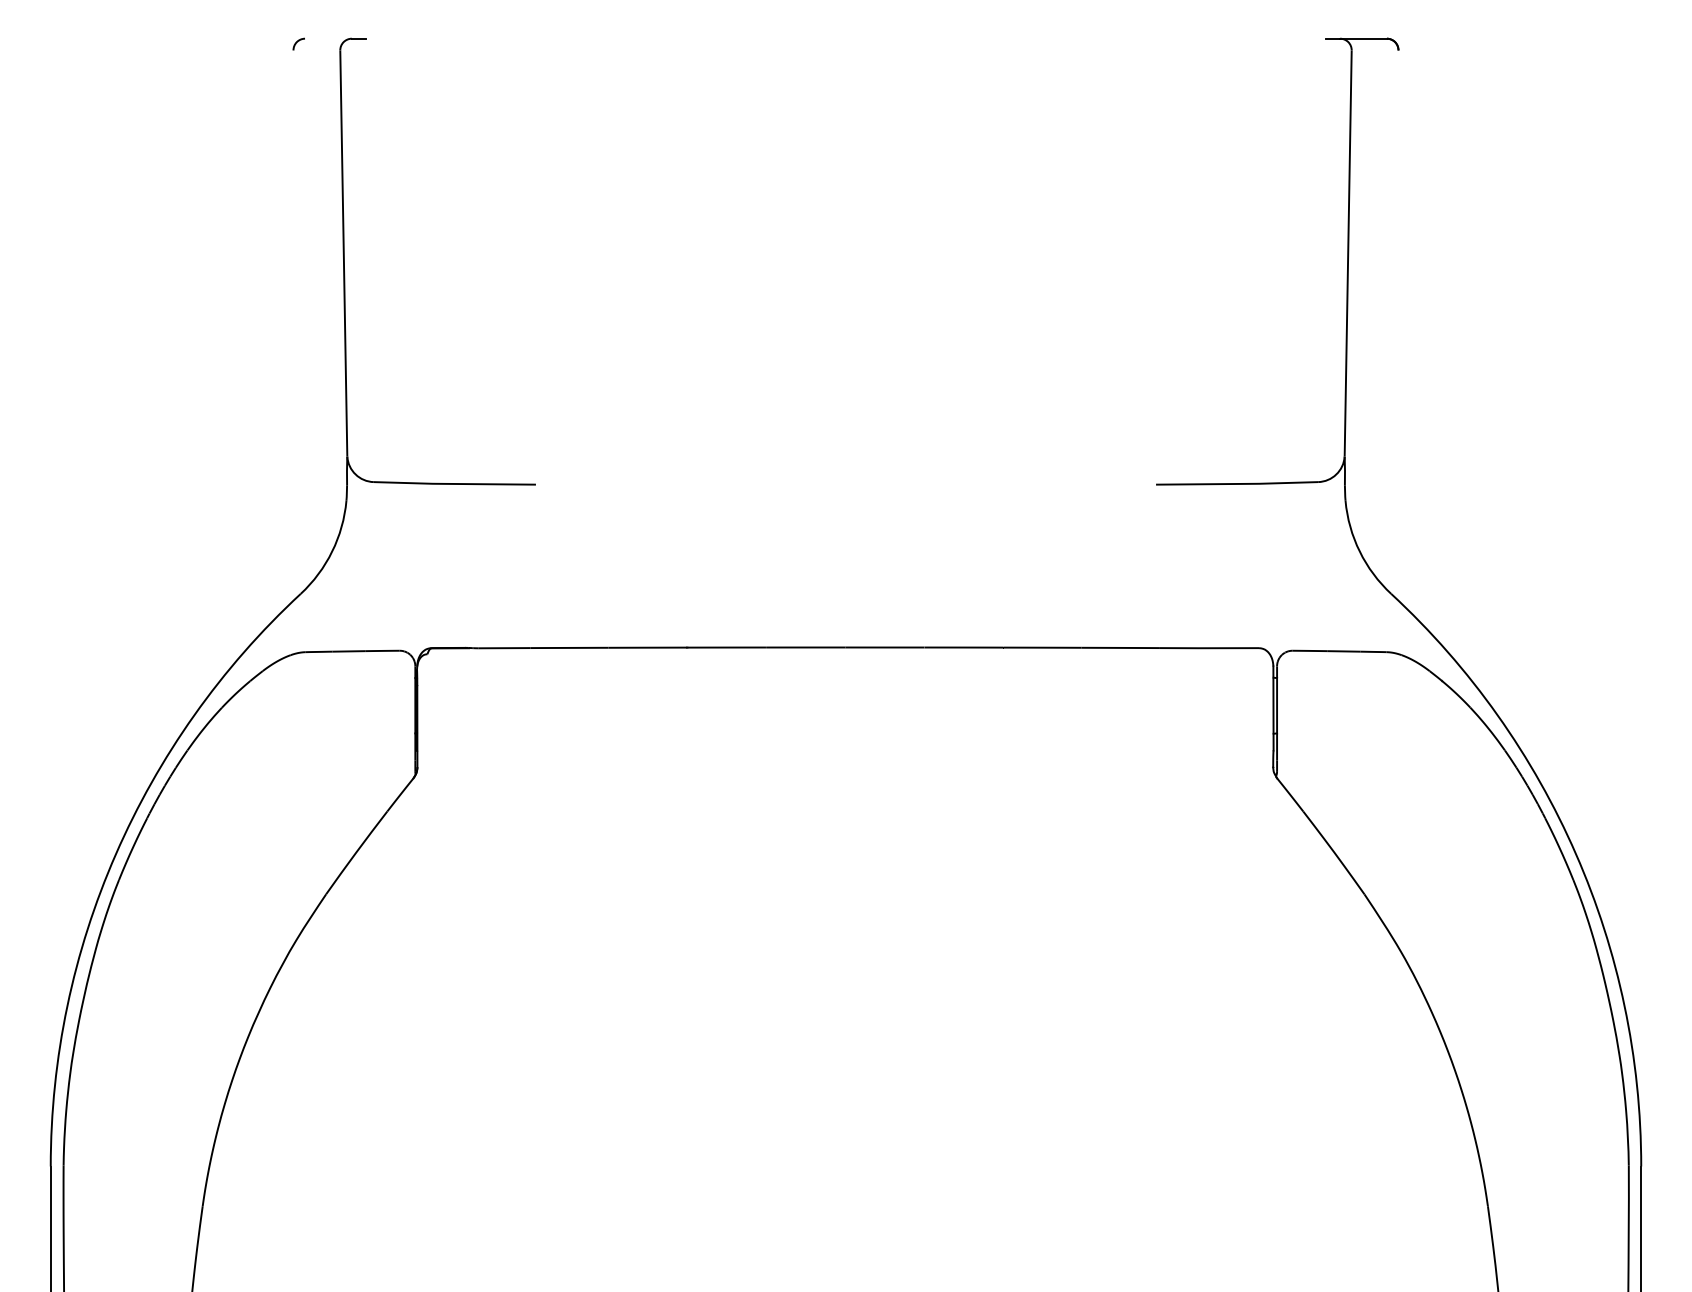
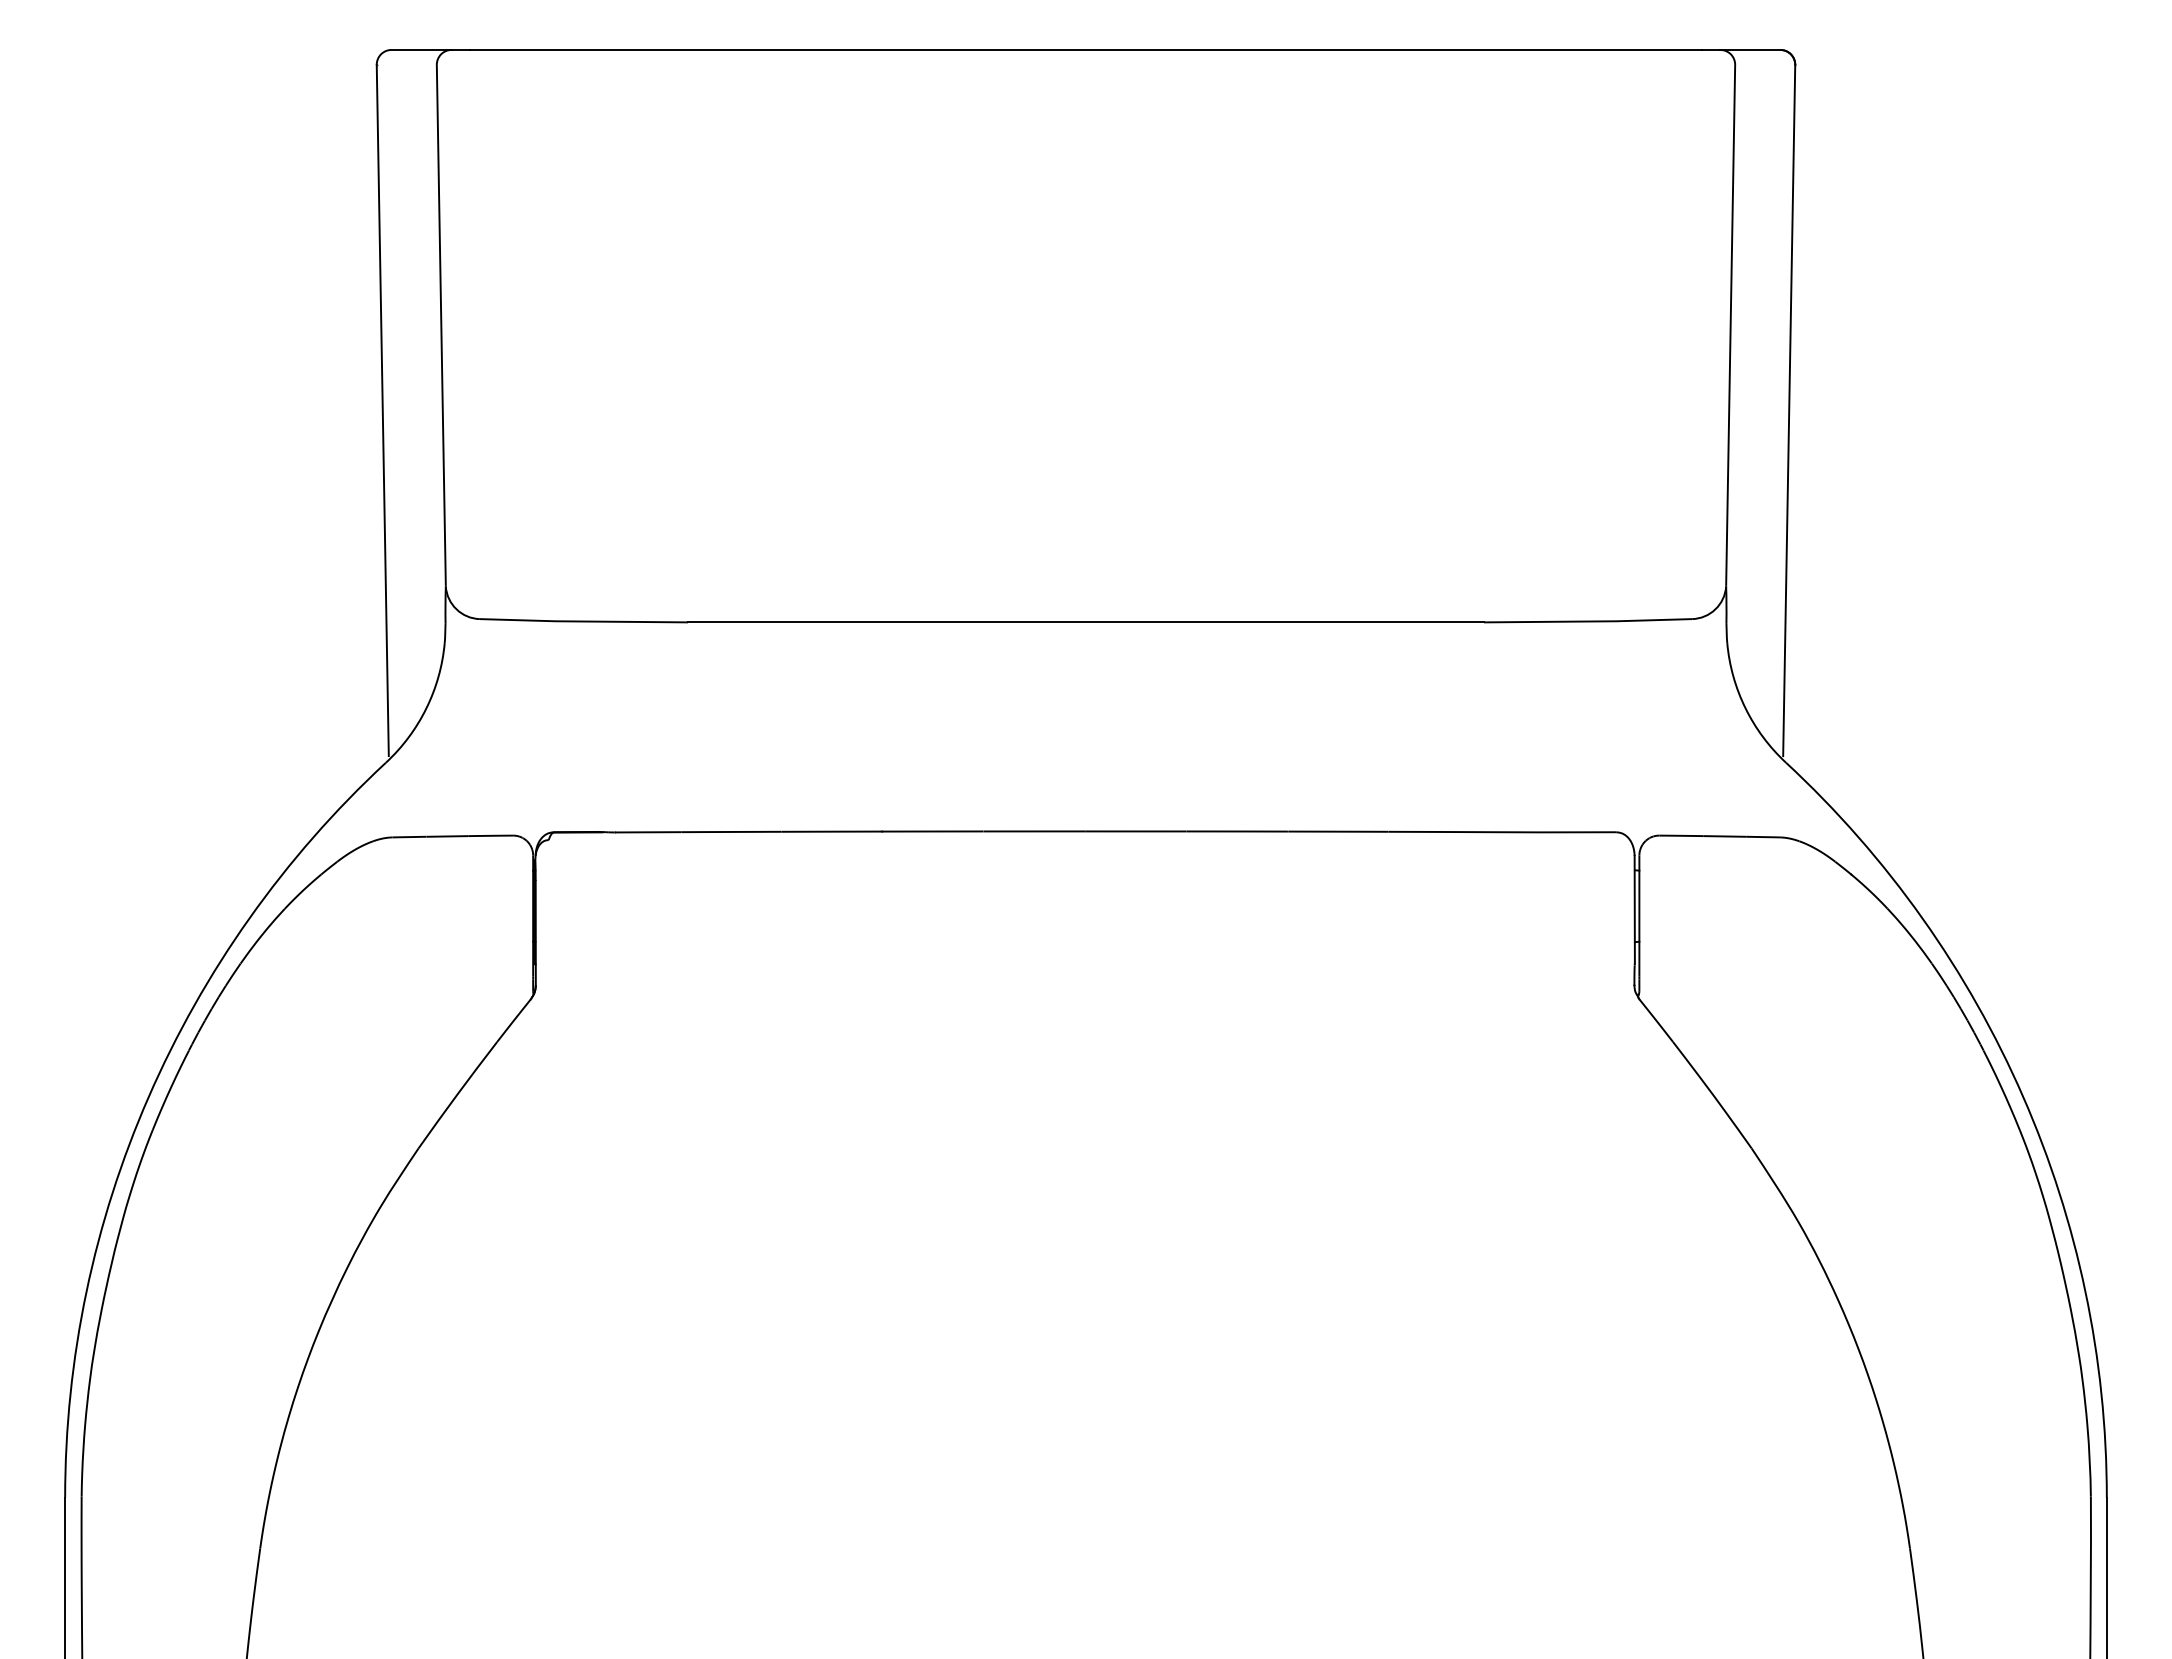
line: (328, 38) -> (421, 49), added
line: (845, 38) -> (1085, 49), added
line: (297, 319) -> (382, 410), added
line: (1394, 319) -> (1789, 410), added
line: (845, 484) -> (1085, 622), added

